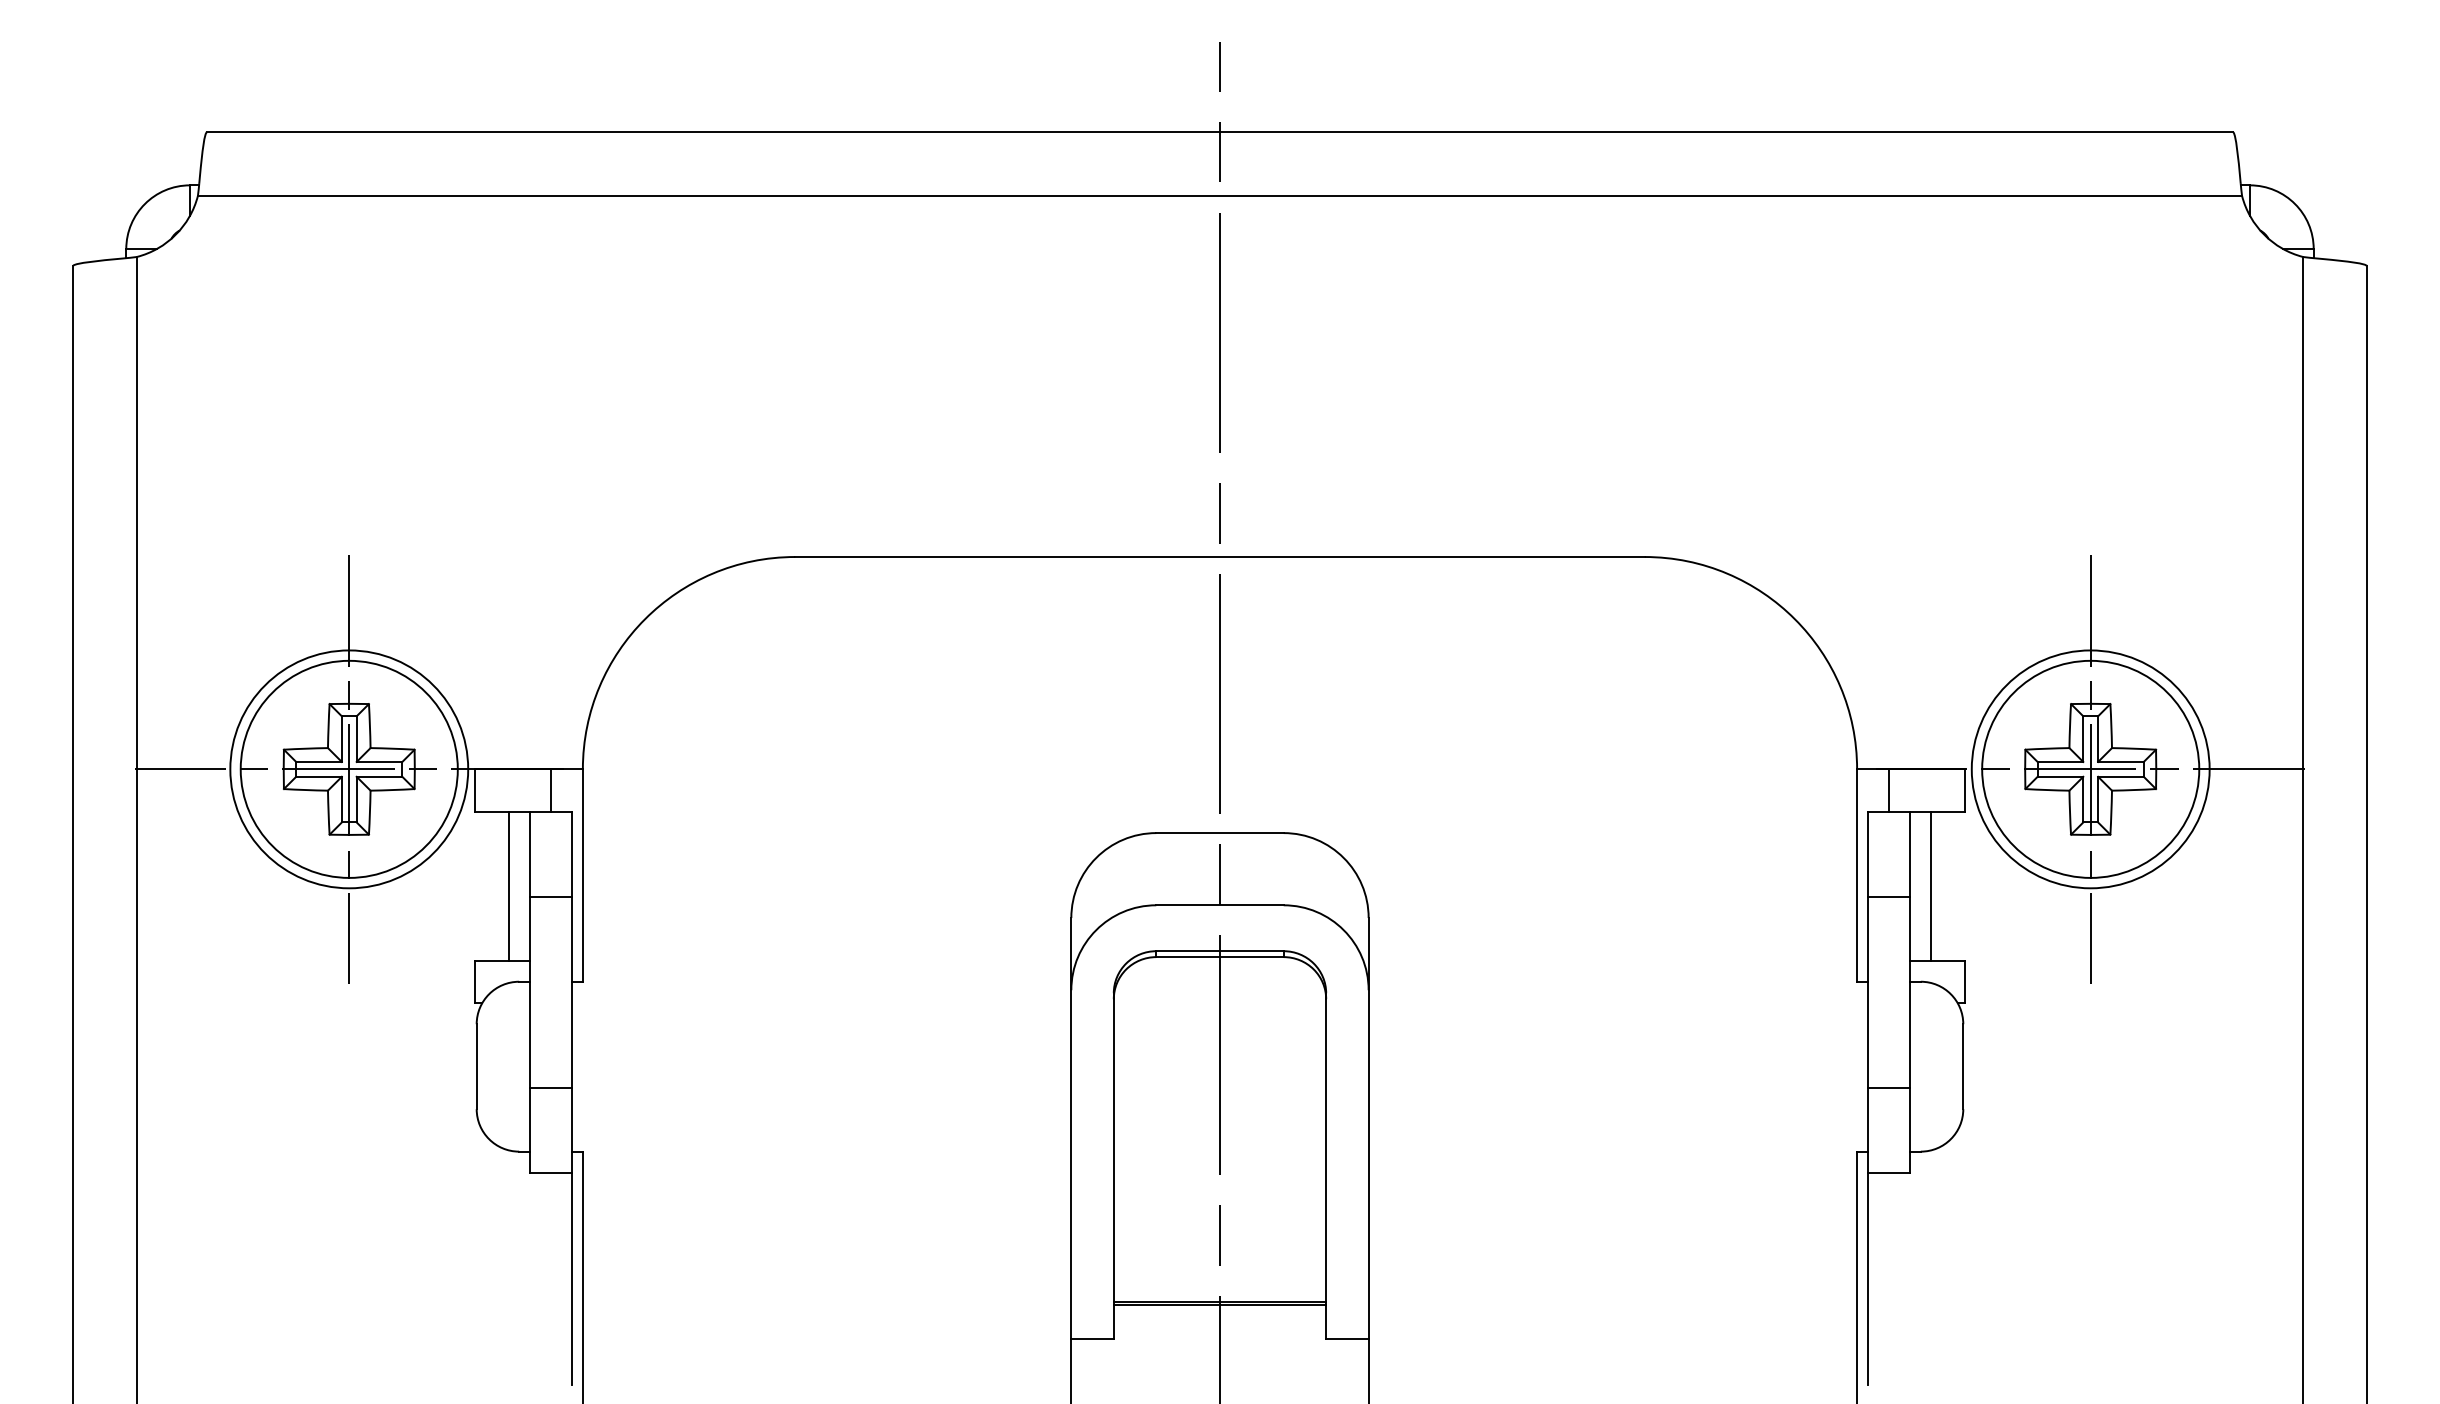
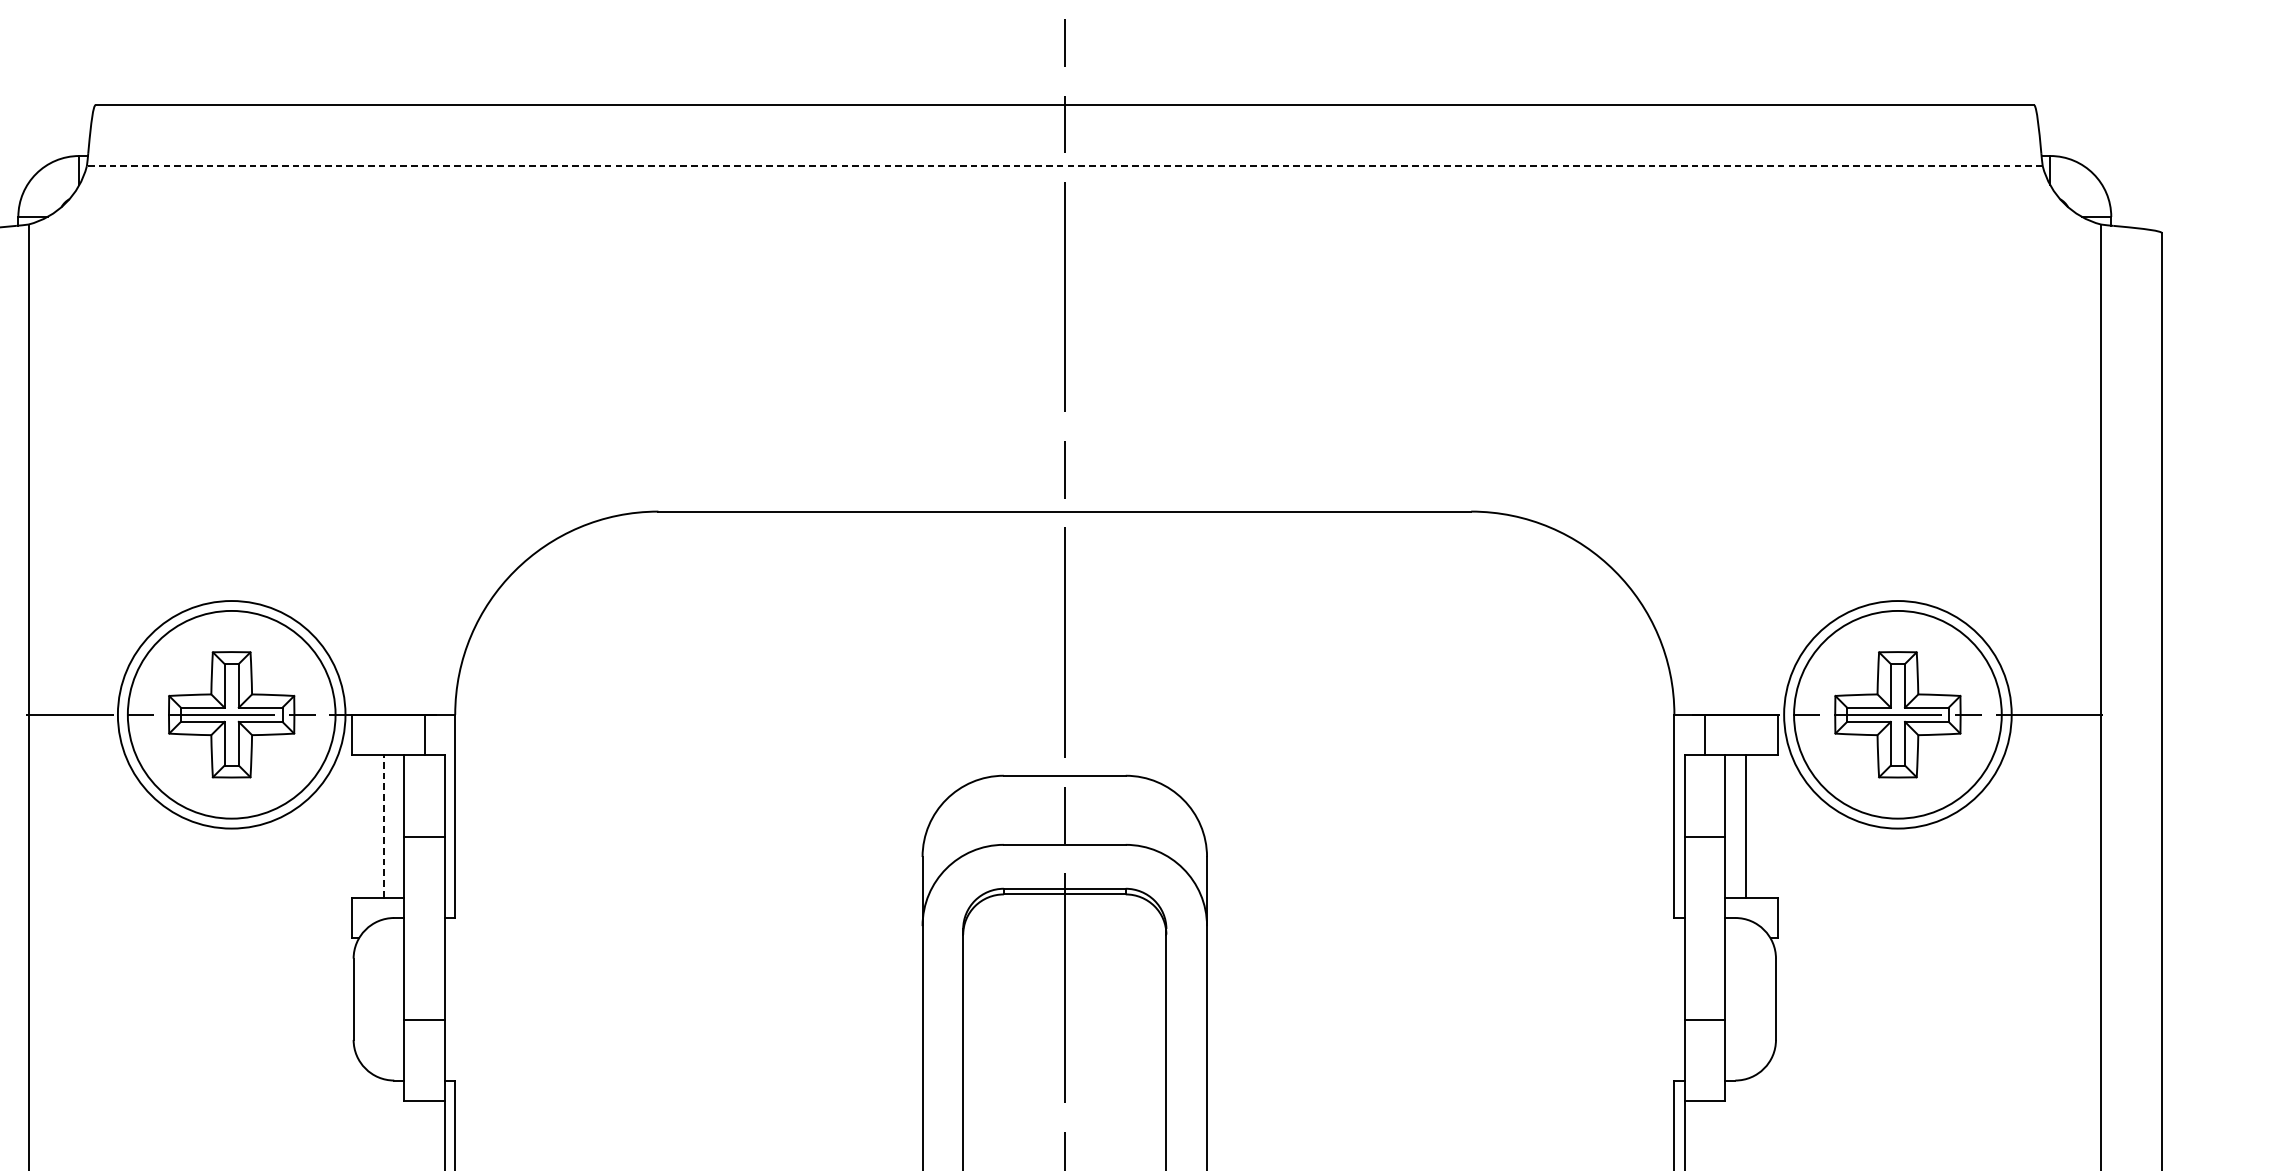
line: (1219, 195) -> (1064, 165), solid -> dashed
line: (349, 769) -> (231, 714), removed
line: (2090, 769) -> (1897, 714), removed
line: (508, 885) -> (384, 825), solid -> dashed

